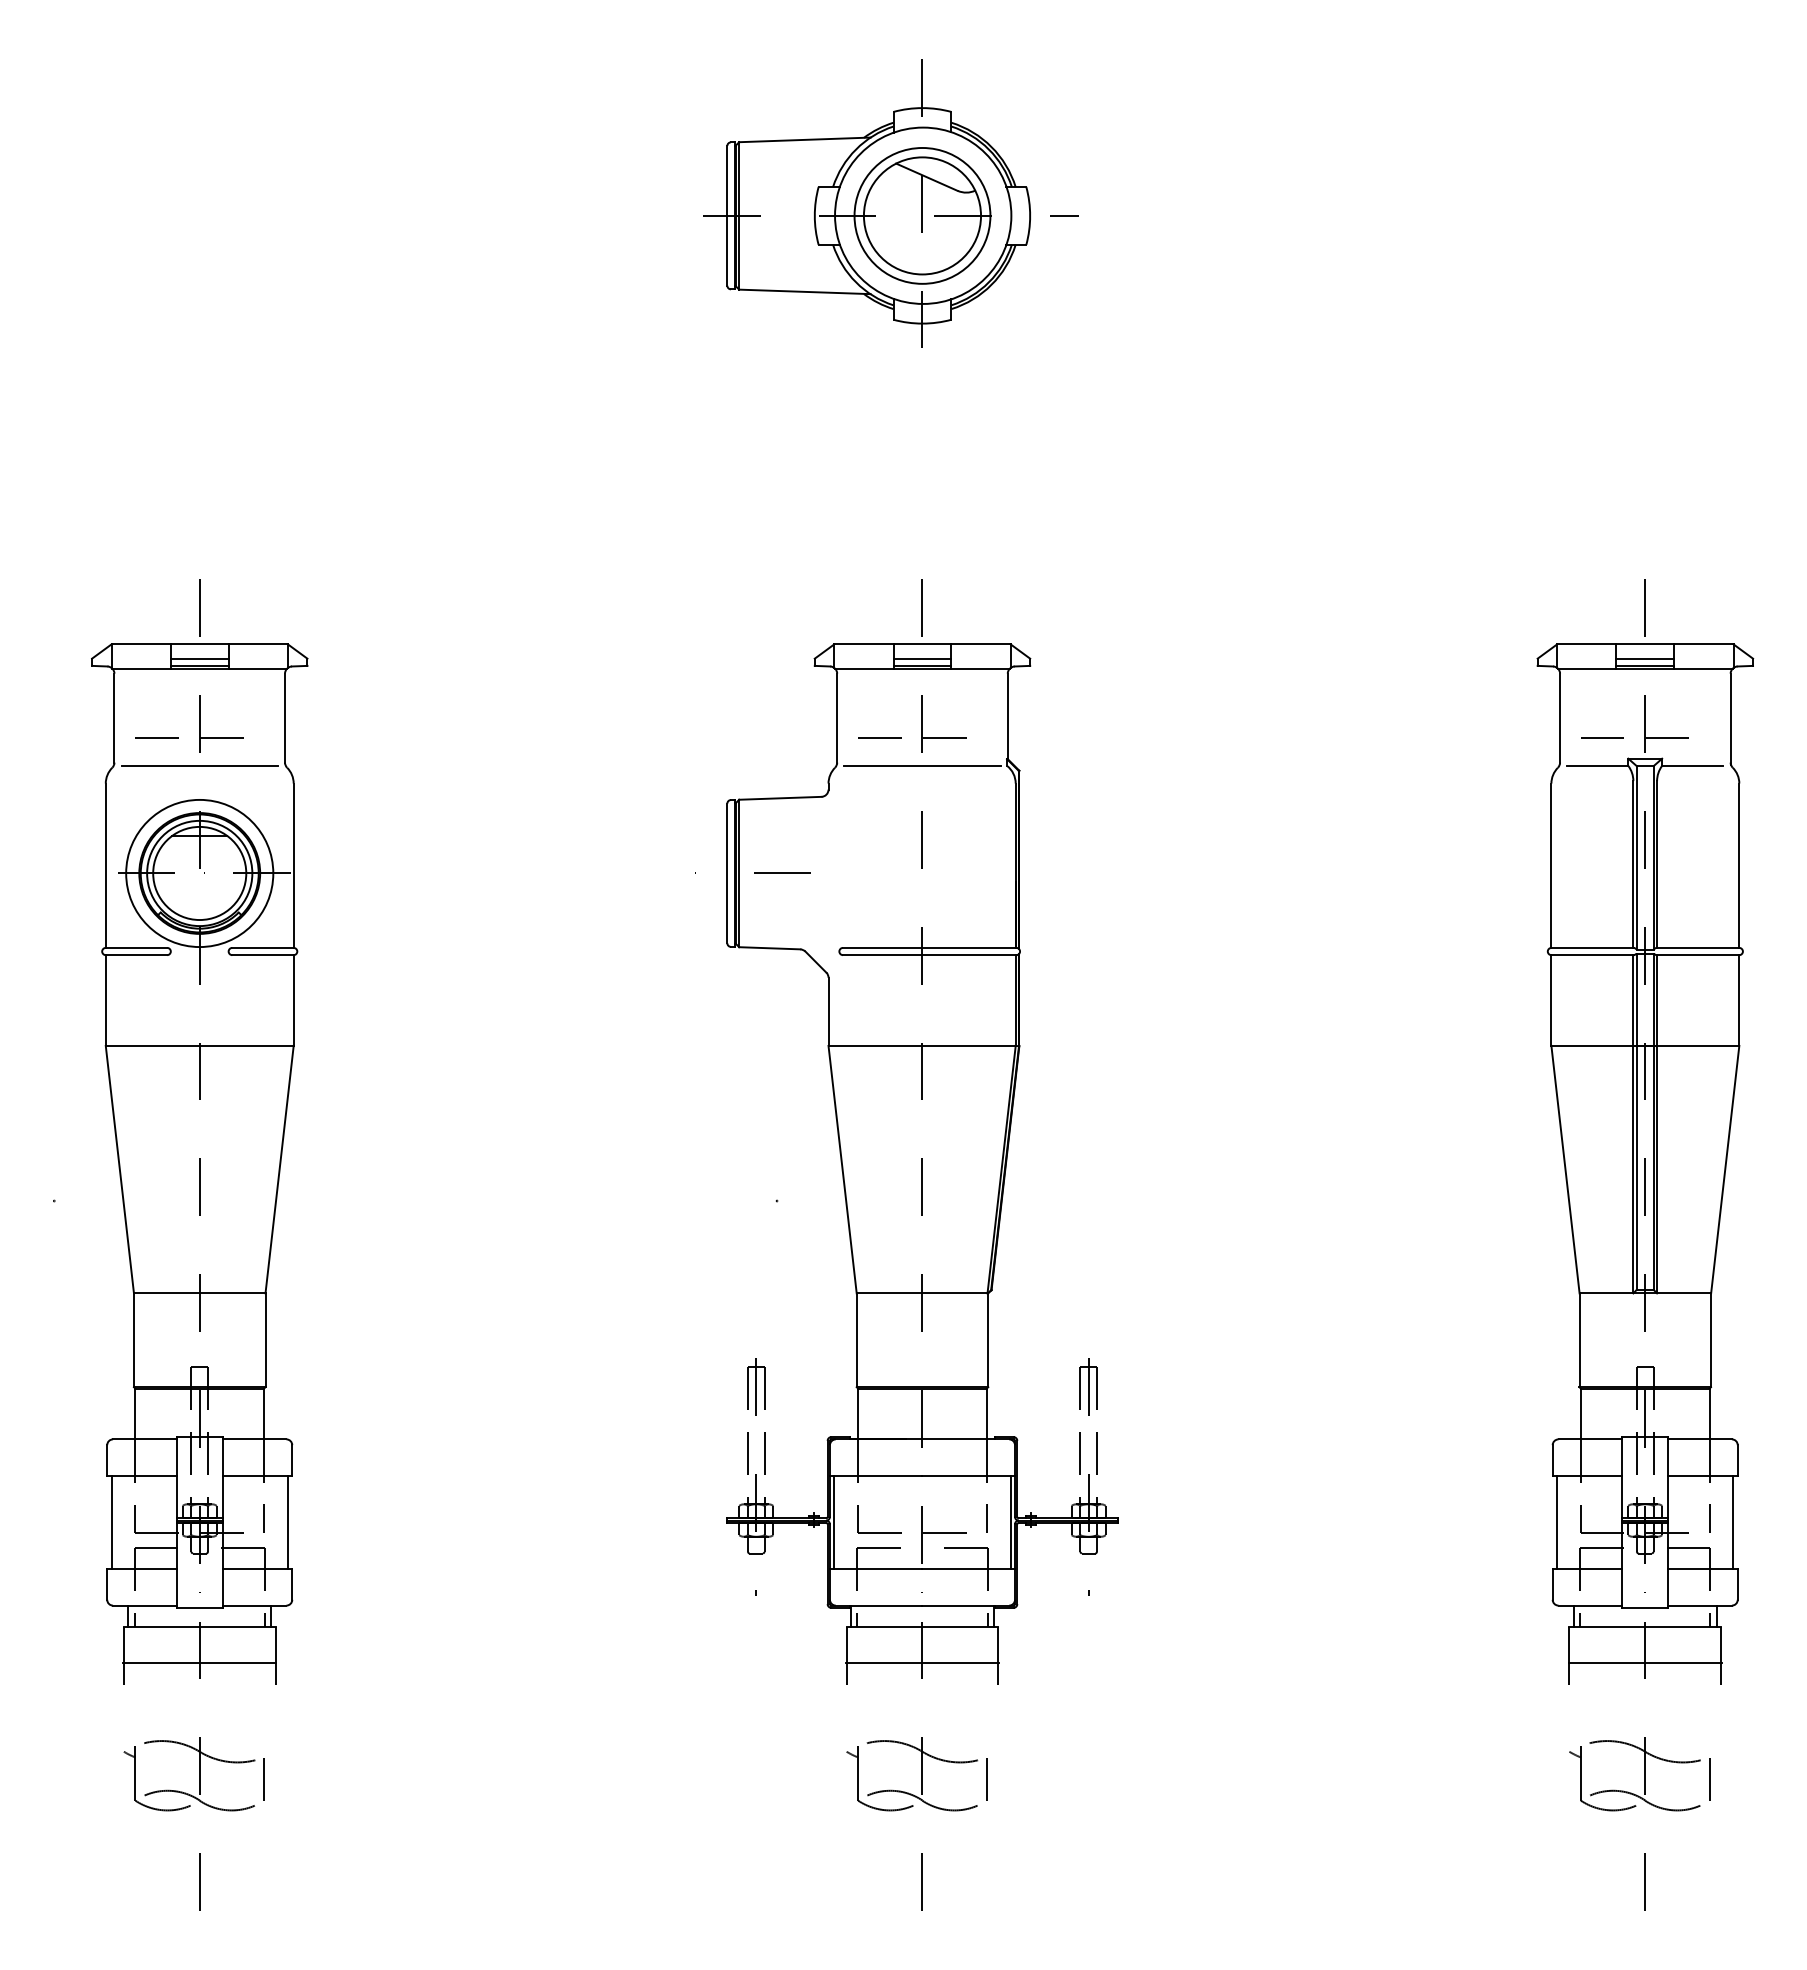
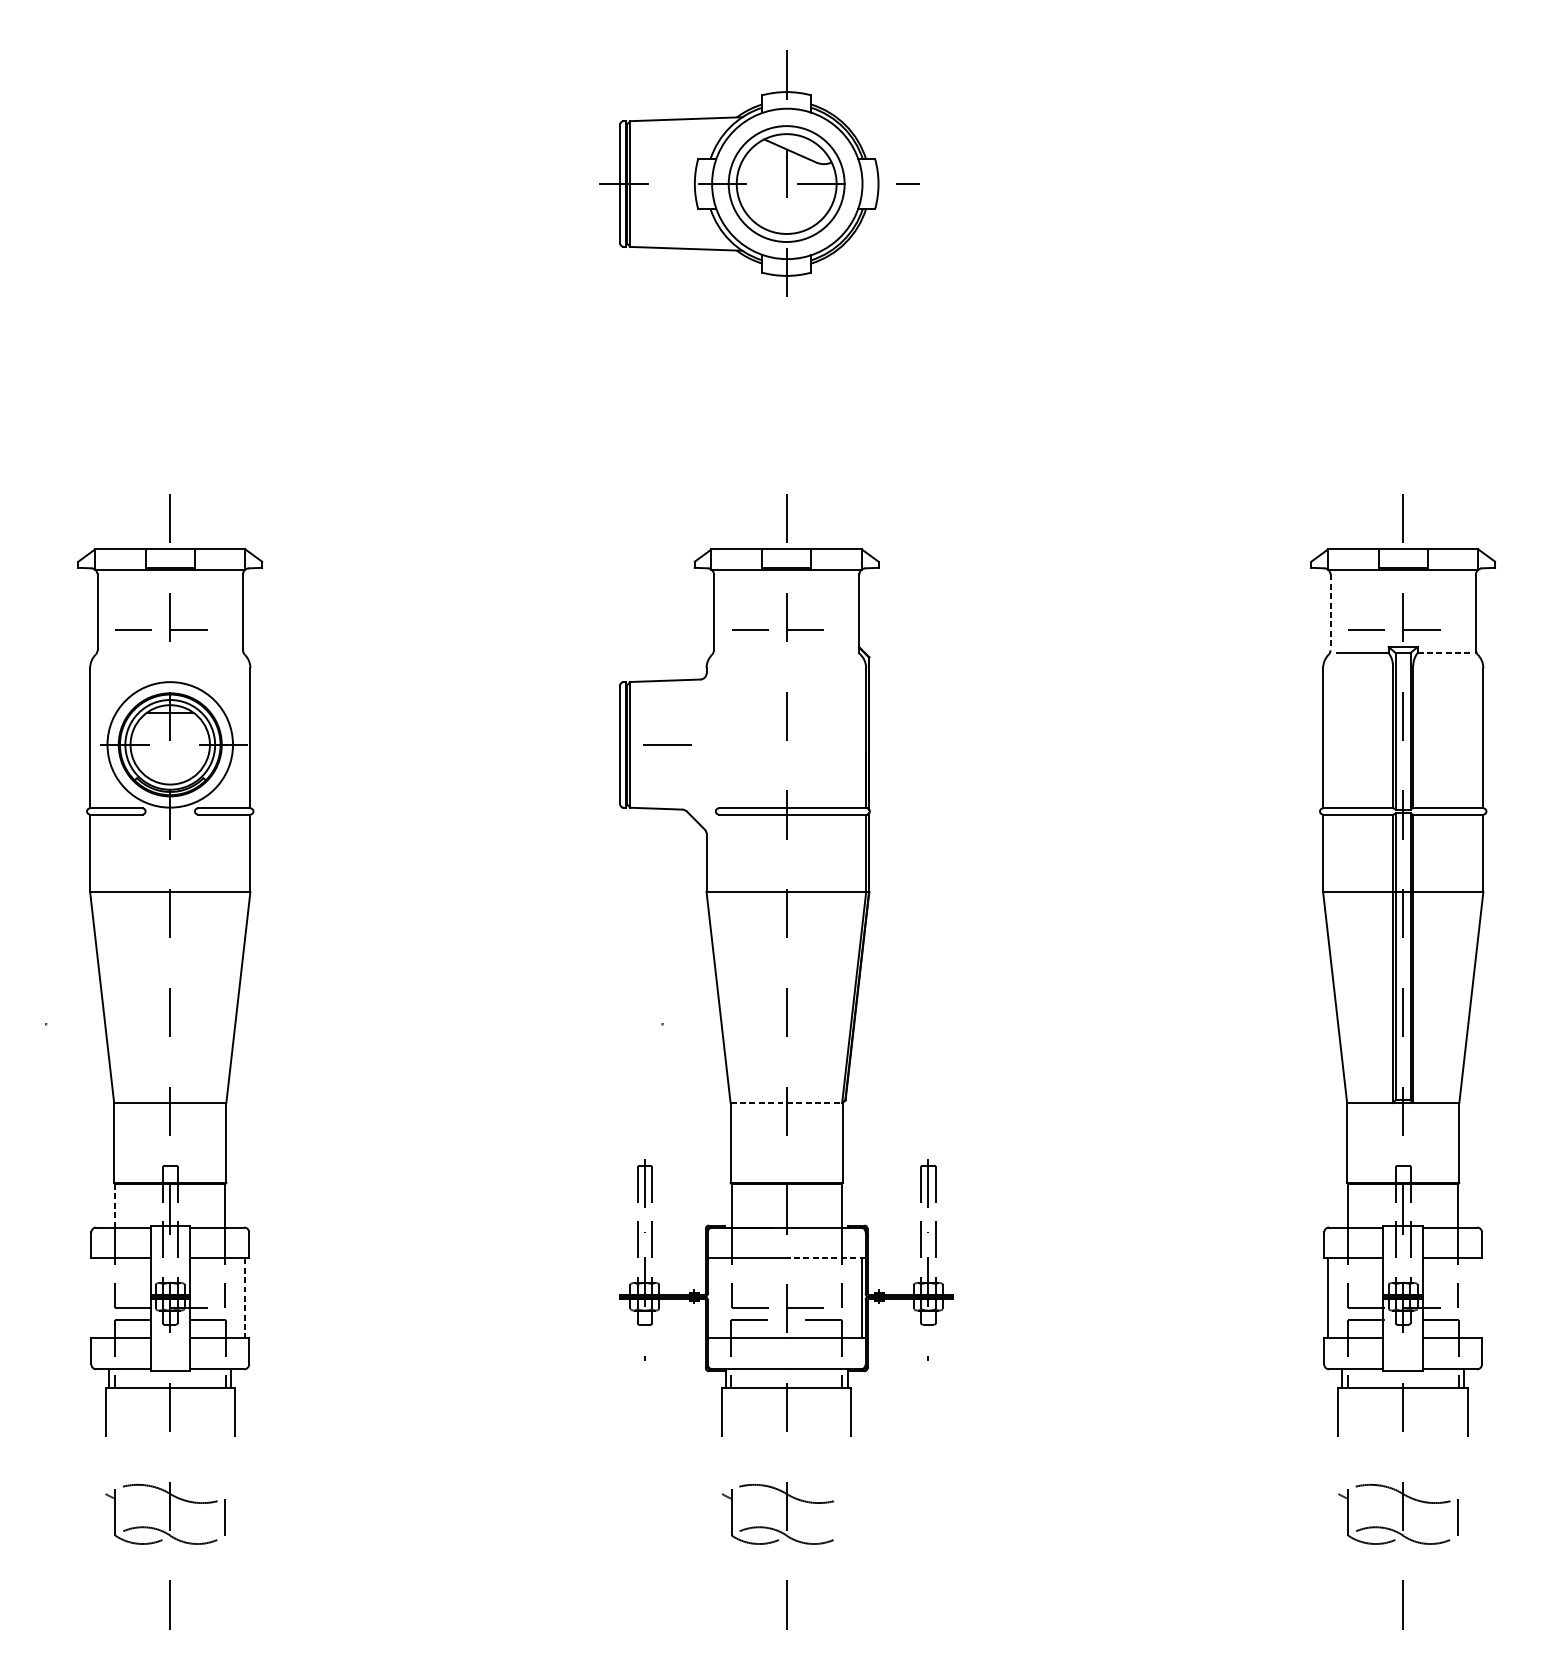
line: (199, 658) -> (170, 561), removed
line: (922, 658) -> (786, 561), removed
line: (1645, 658) -> (1403, 561), removed
line: (1560, 718) -> (1330, 612), solid -> dashed
line: (199, 765) -> (170, 652), removed
line: (922, 765) -> (786, 652), removed
line: (1692, 765) -> (1443, 652), solid -> dashed
line: (922, 1293) -> (786, 1103), solid -> dashed
line: (135, 1413) -> (115, 1205), solid -> dashed
line: (968, 1475) -> (825, 1258), solid -> dashed
line: (111, 1522) -> (95, 1298), removed
line: (287, 1522) -> (245, 1298), solid -> dashed
line: (834, 1522) -> (711, 1298), removed
line: (1733, 1522) -> (1478, 1298), removed
line: (199, 1663) -> (170, 1418), removed
line: (922, 1663) -> (786, 1418), removed
line: (1644, 1663) -> (1402, 1418), removed
line: (986, 1779) -> (841, 1517), removed

